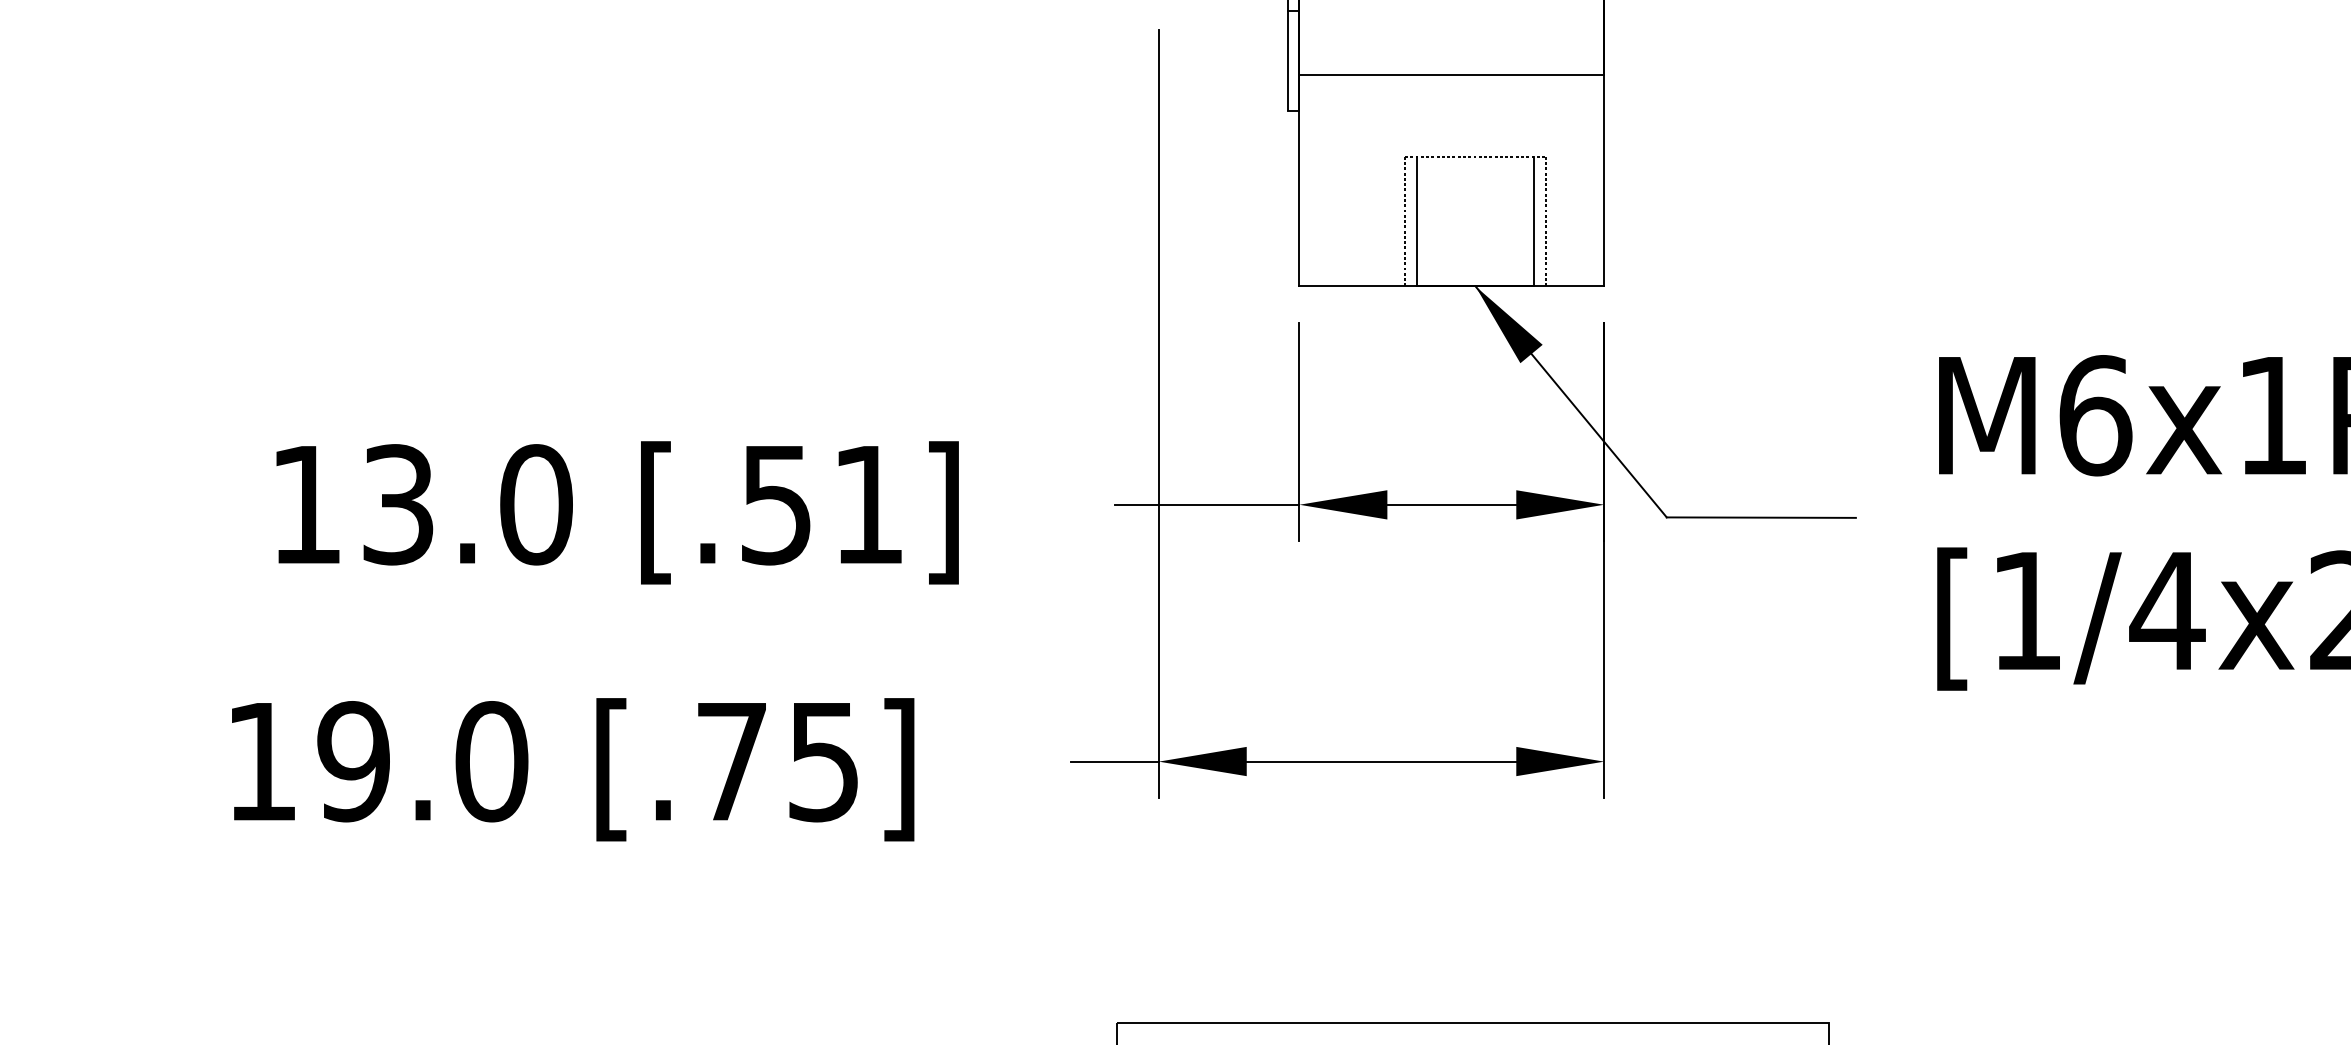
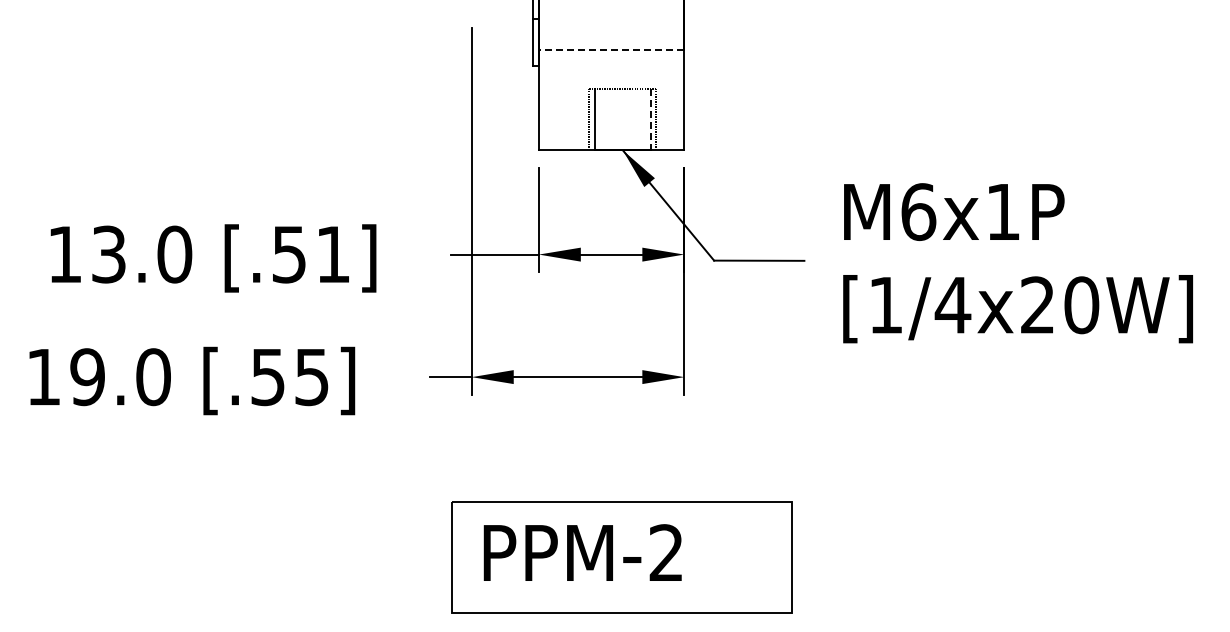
line: (1451, 74) -> (611, 49), solid -> dashed
line: (1533, 221) -> (650, 119), solid -> dashed
text: (730, 762) -> (267, 377), [.75] -> [.55]

